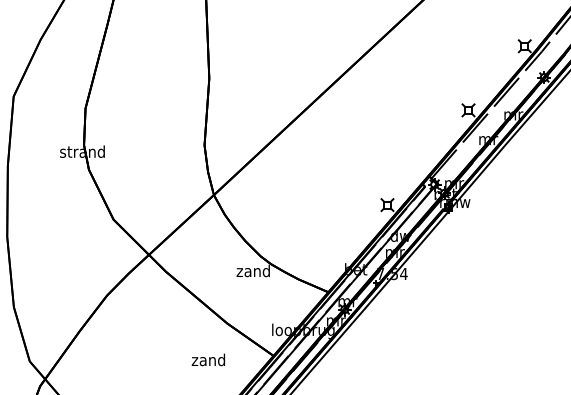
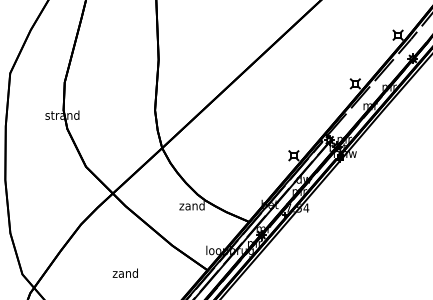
text: (207, 359) -> (124, 272), moved

